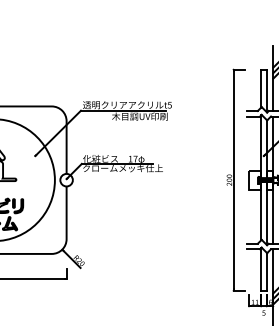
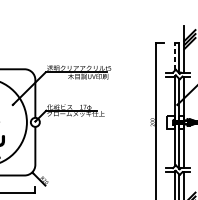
line: (261, 88) -> (175, 56), solid -> dashed

